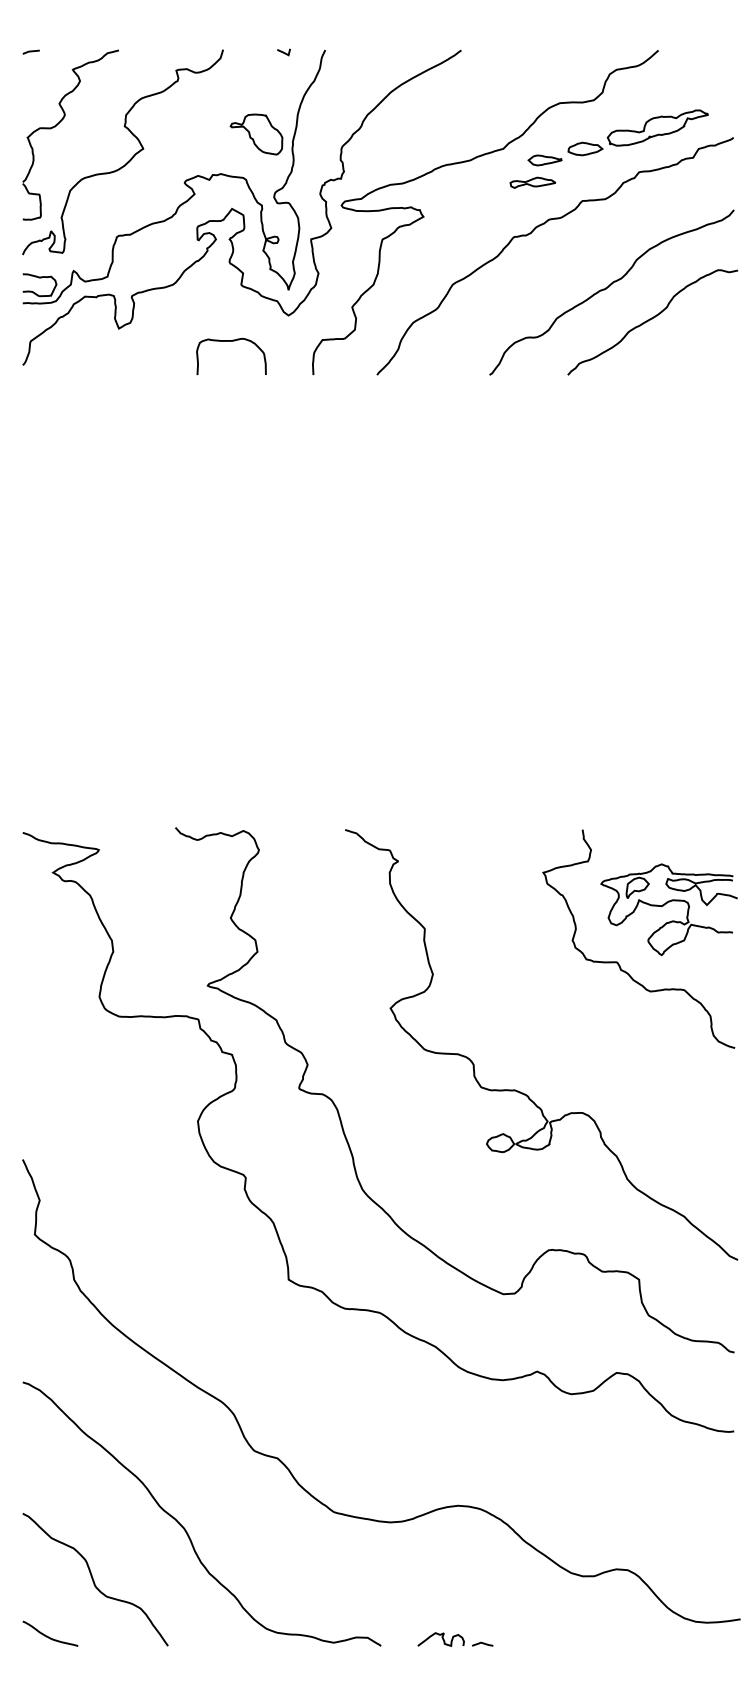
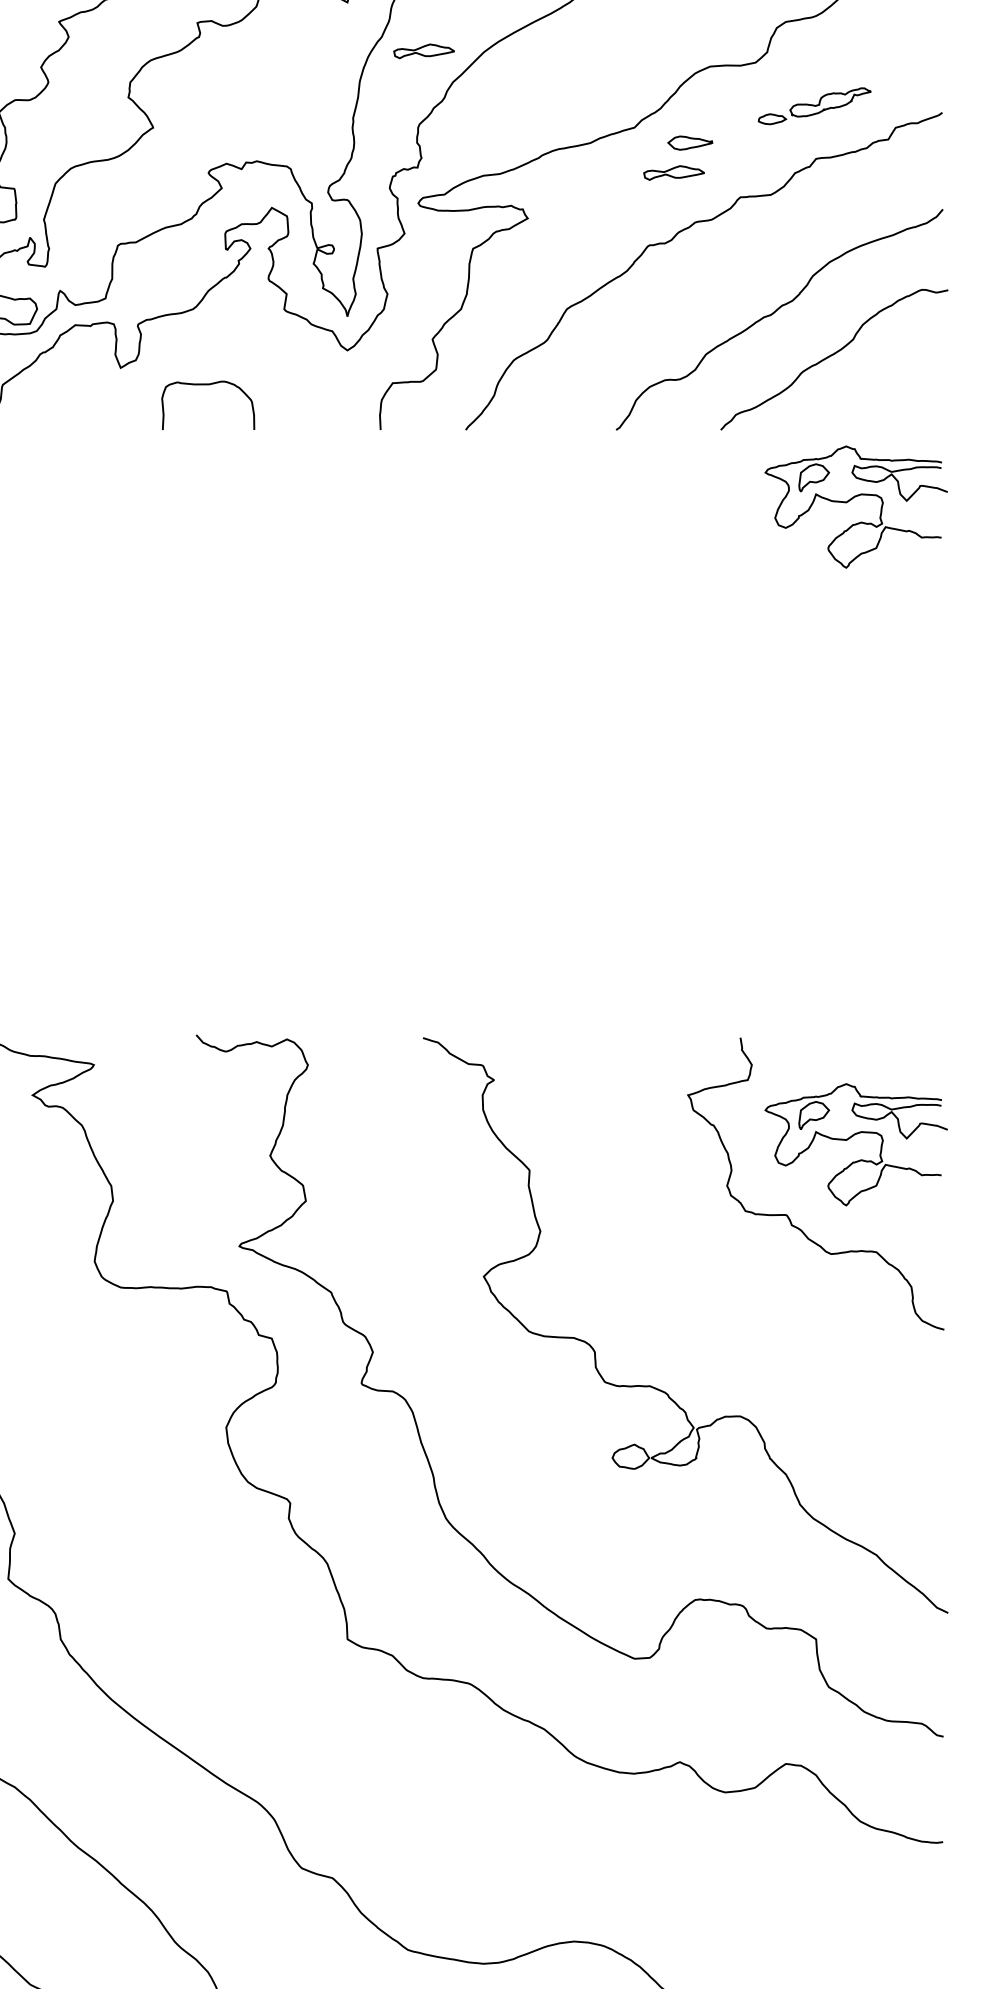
part: (345, 91) -> (423, 50), added
part: (637, 132) -> (813, 105), size x0.6
part: (256, 134) -> (304, 108), removed
curve: (231, 341) -> (208, 385), moved
part: (668, 432) -> (855, 506), added

